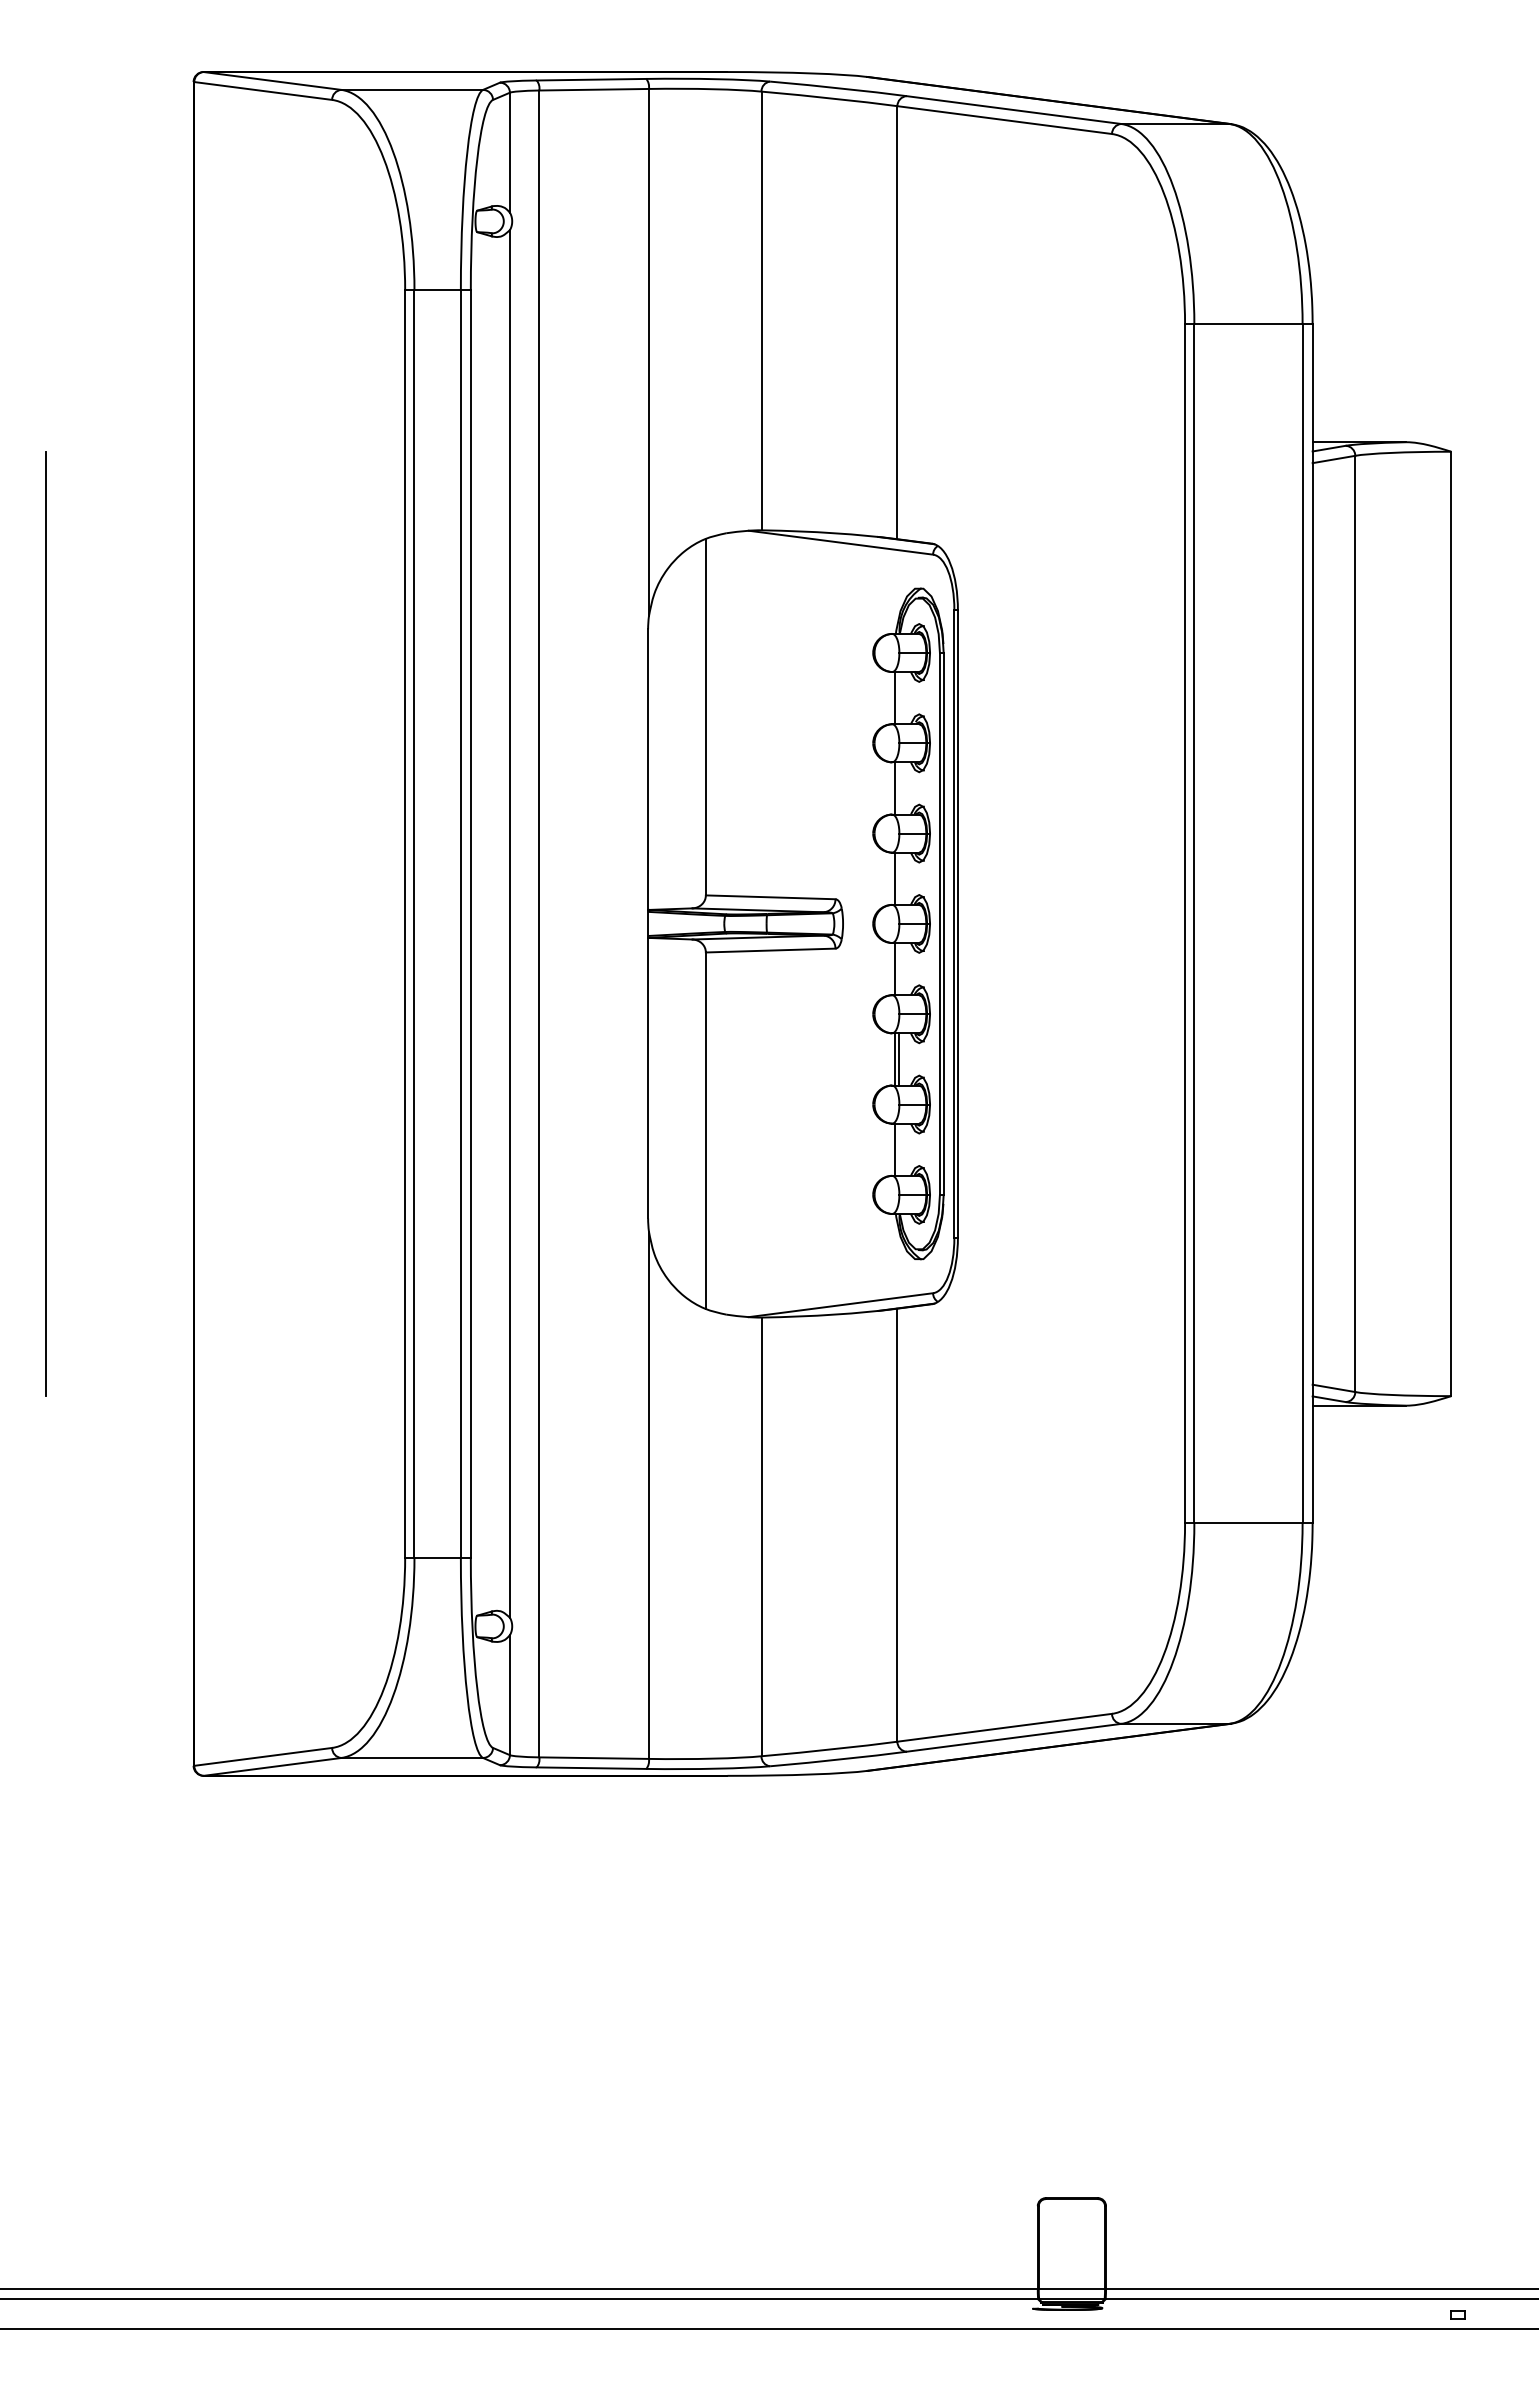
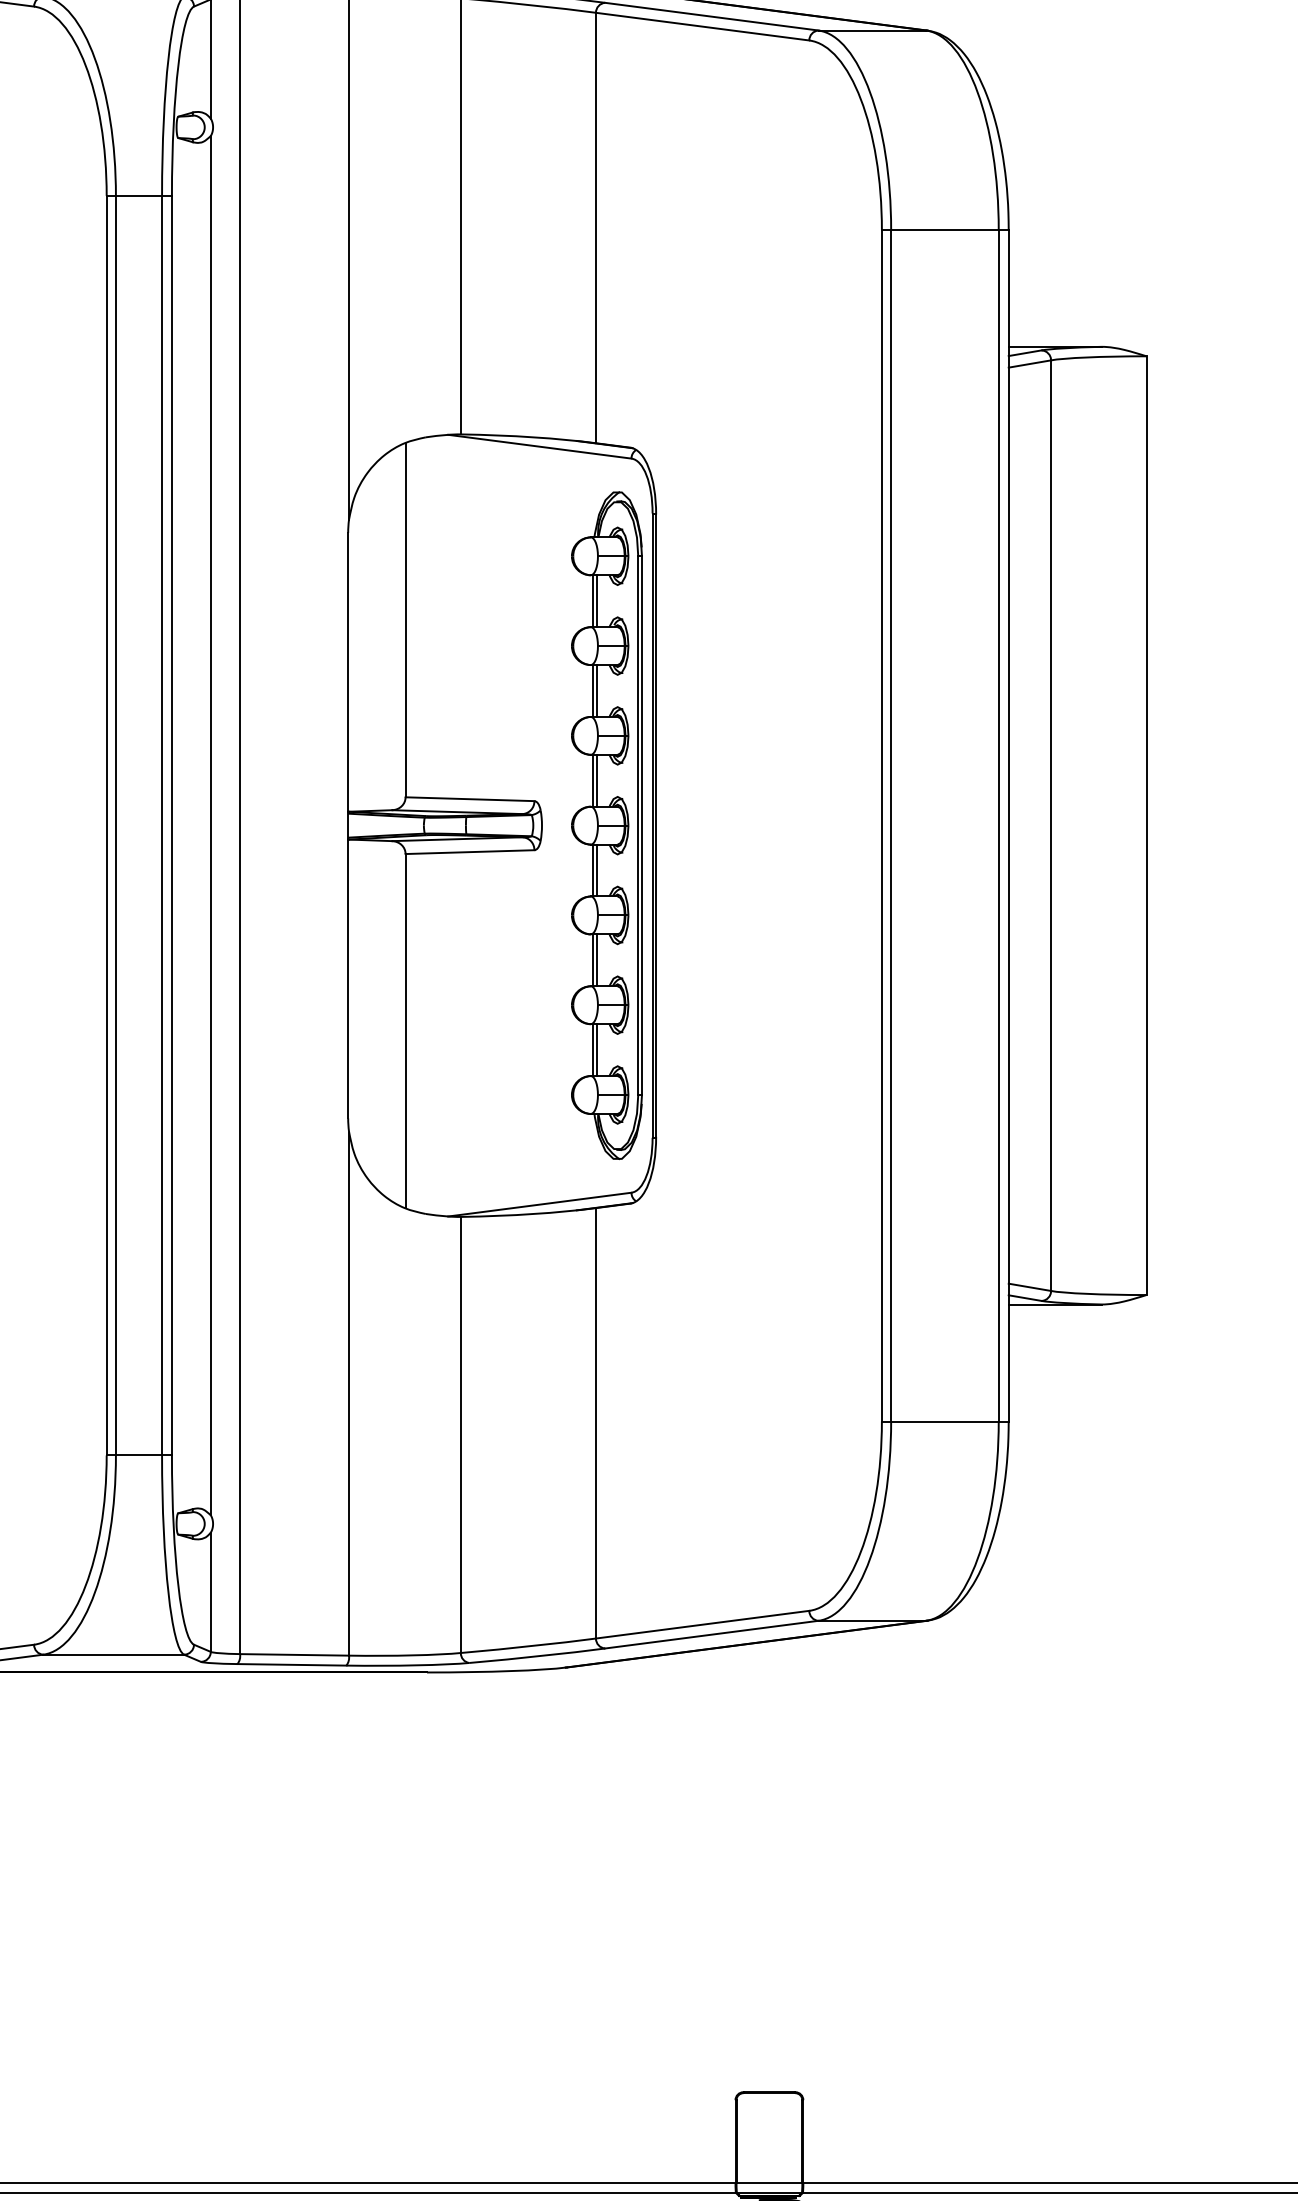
line: (898, 698) -> (597, 601), added
line: (898, 788) -> (597, 691), added
line: (898, 878) -> (597, 780), added
line: (898, 969) -> (597, 870), added
line: (898, 1149) -> (597, 1049), added

